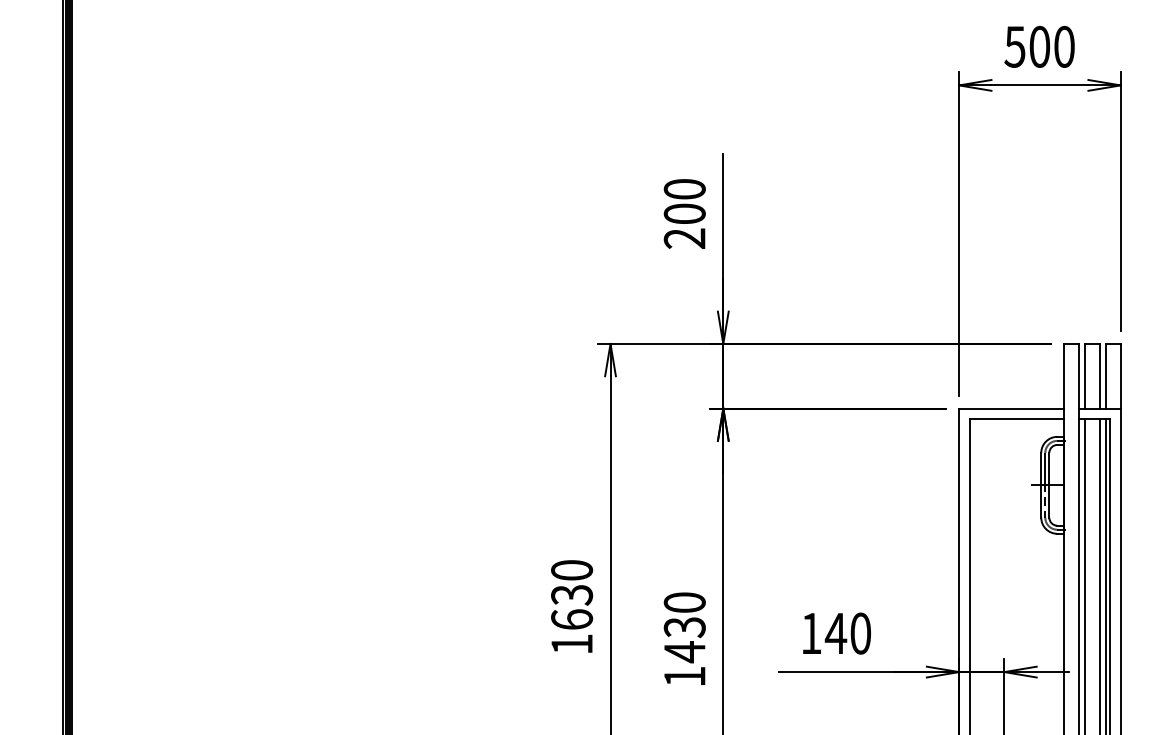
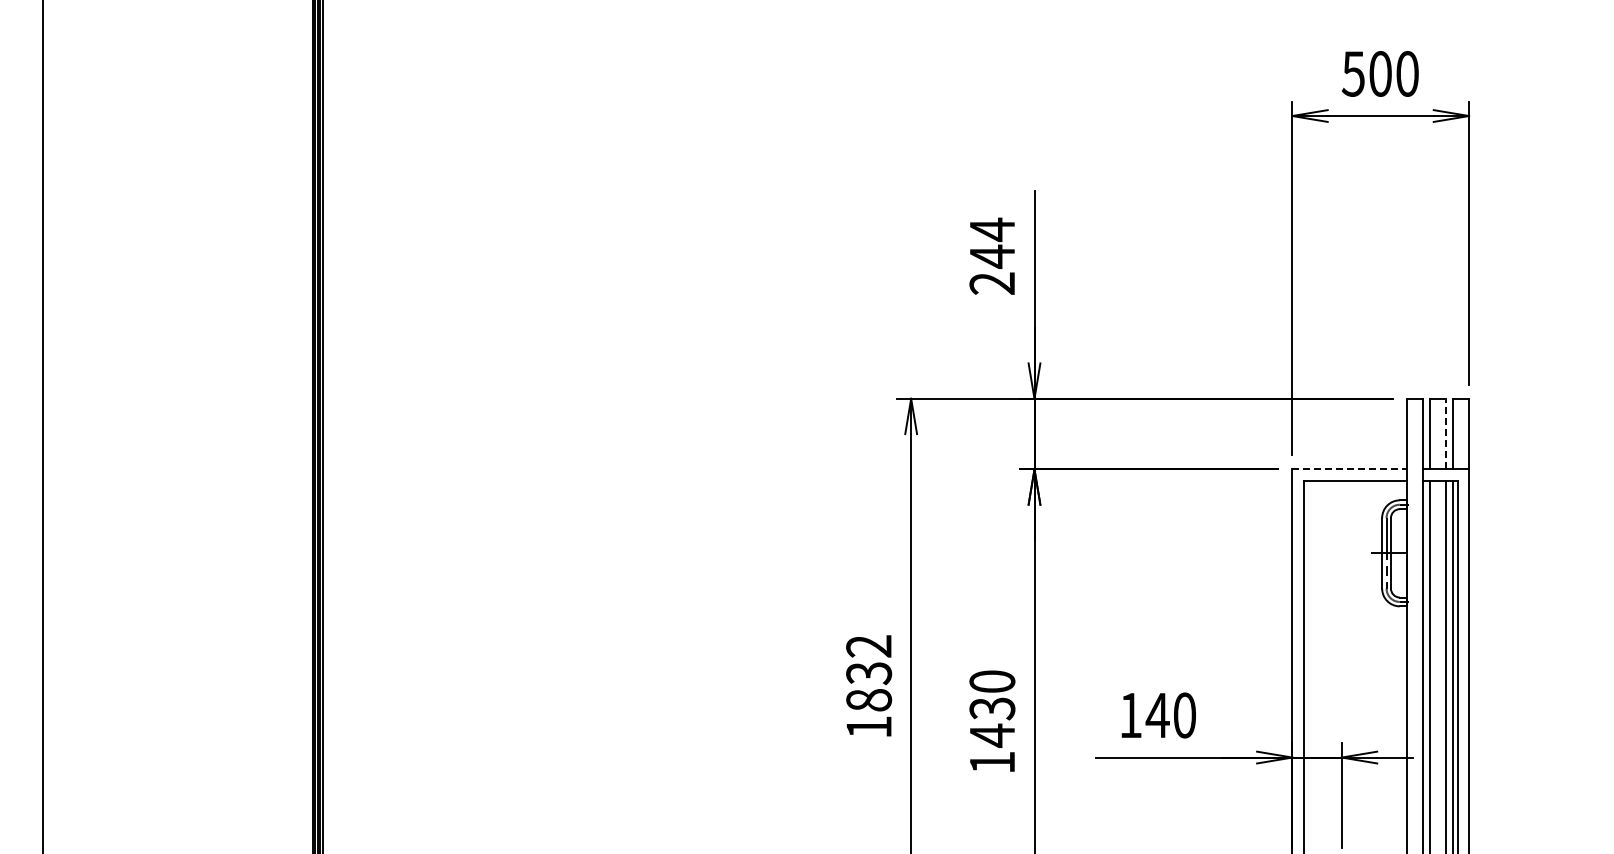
text: (684, 201) -> (992, 242), 200 -> 244
line: (1100, 375) -> (1446, 433), solid -> dashed
line: (1012, 408) -> (1350, 469), solid -> dashed
text: (572, 595) -> (869, 673), 1630 -> 1832

